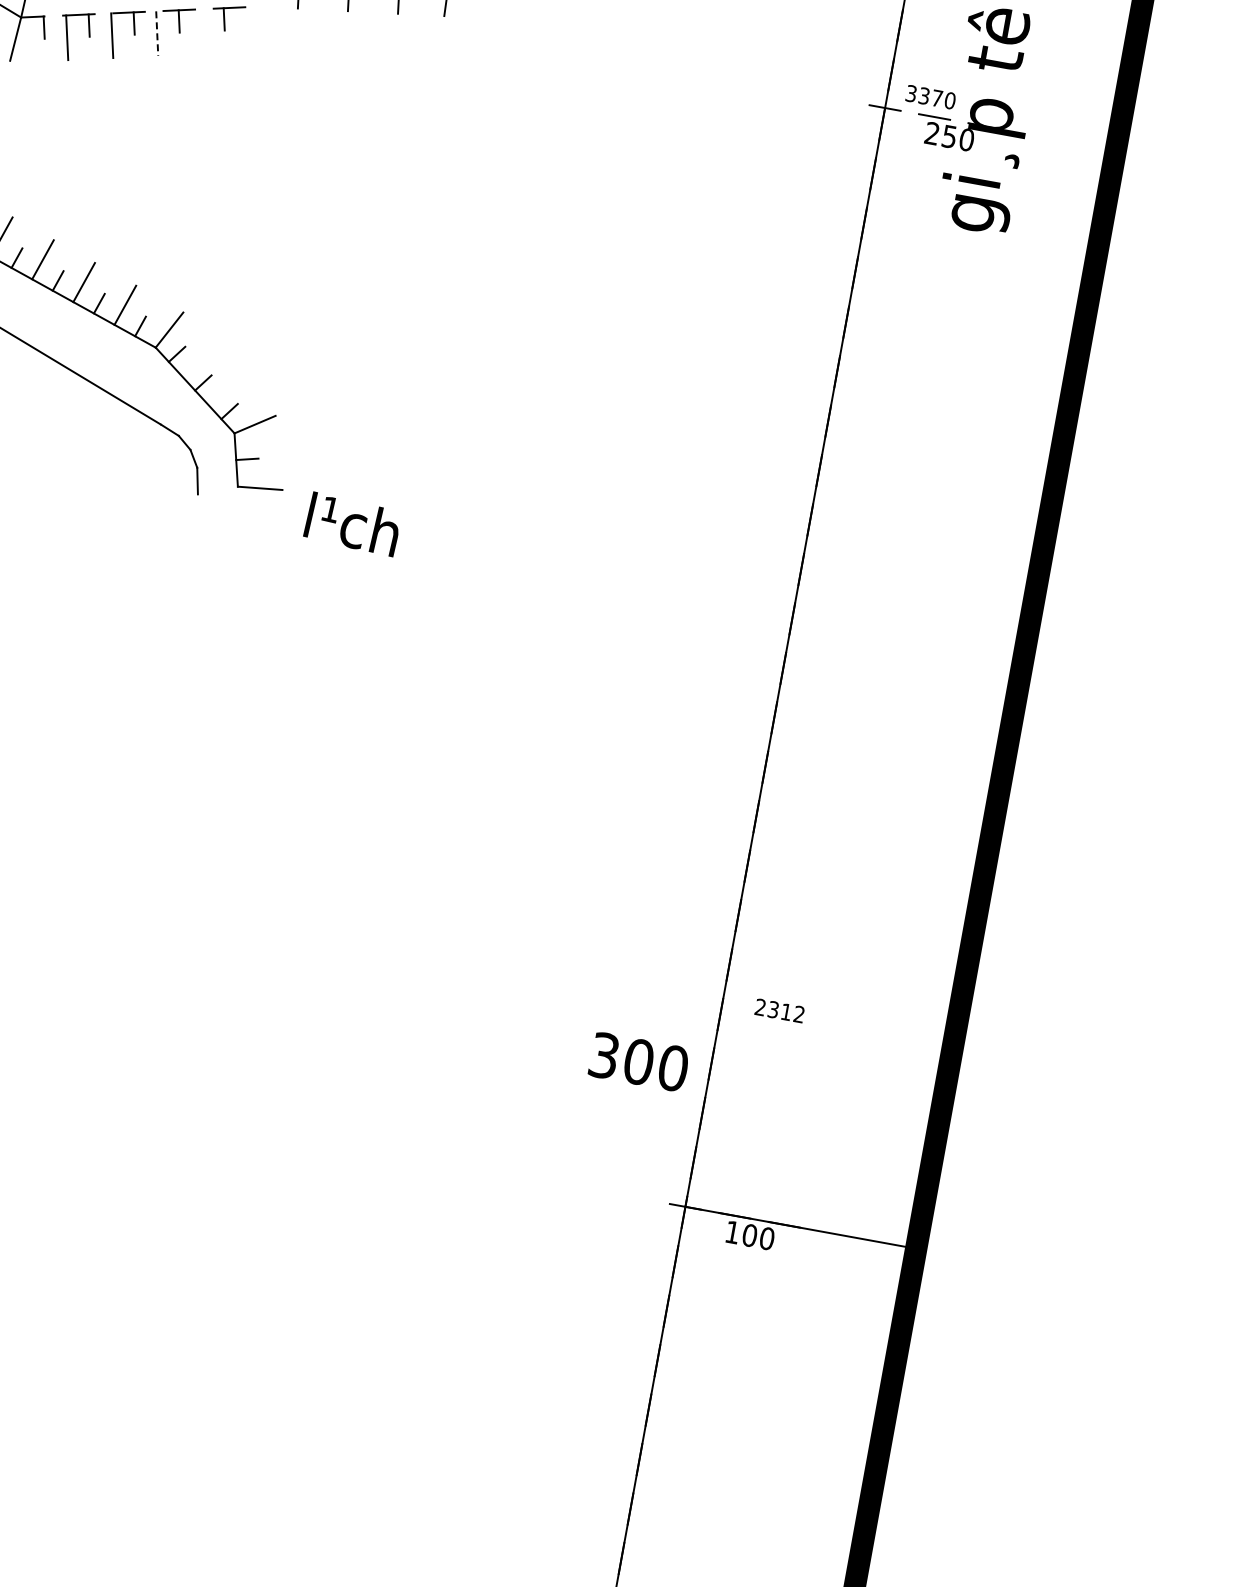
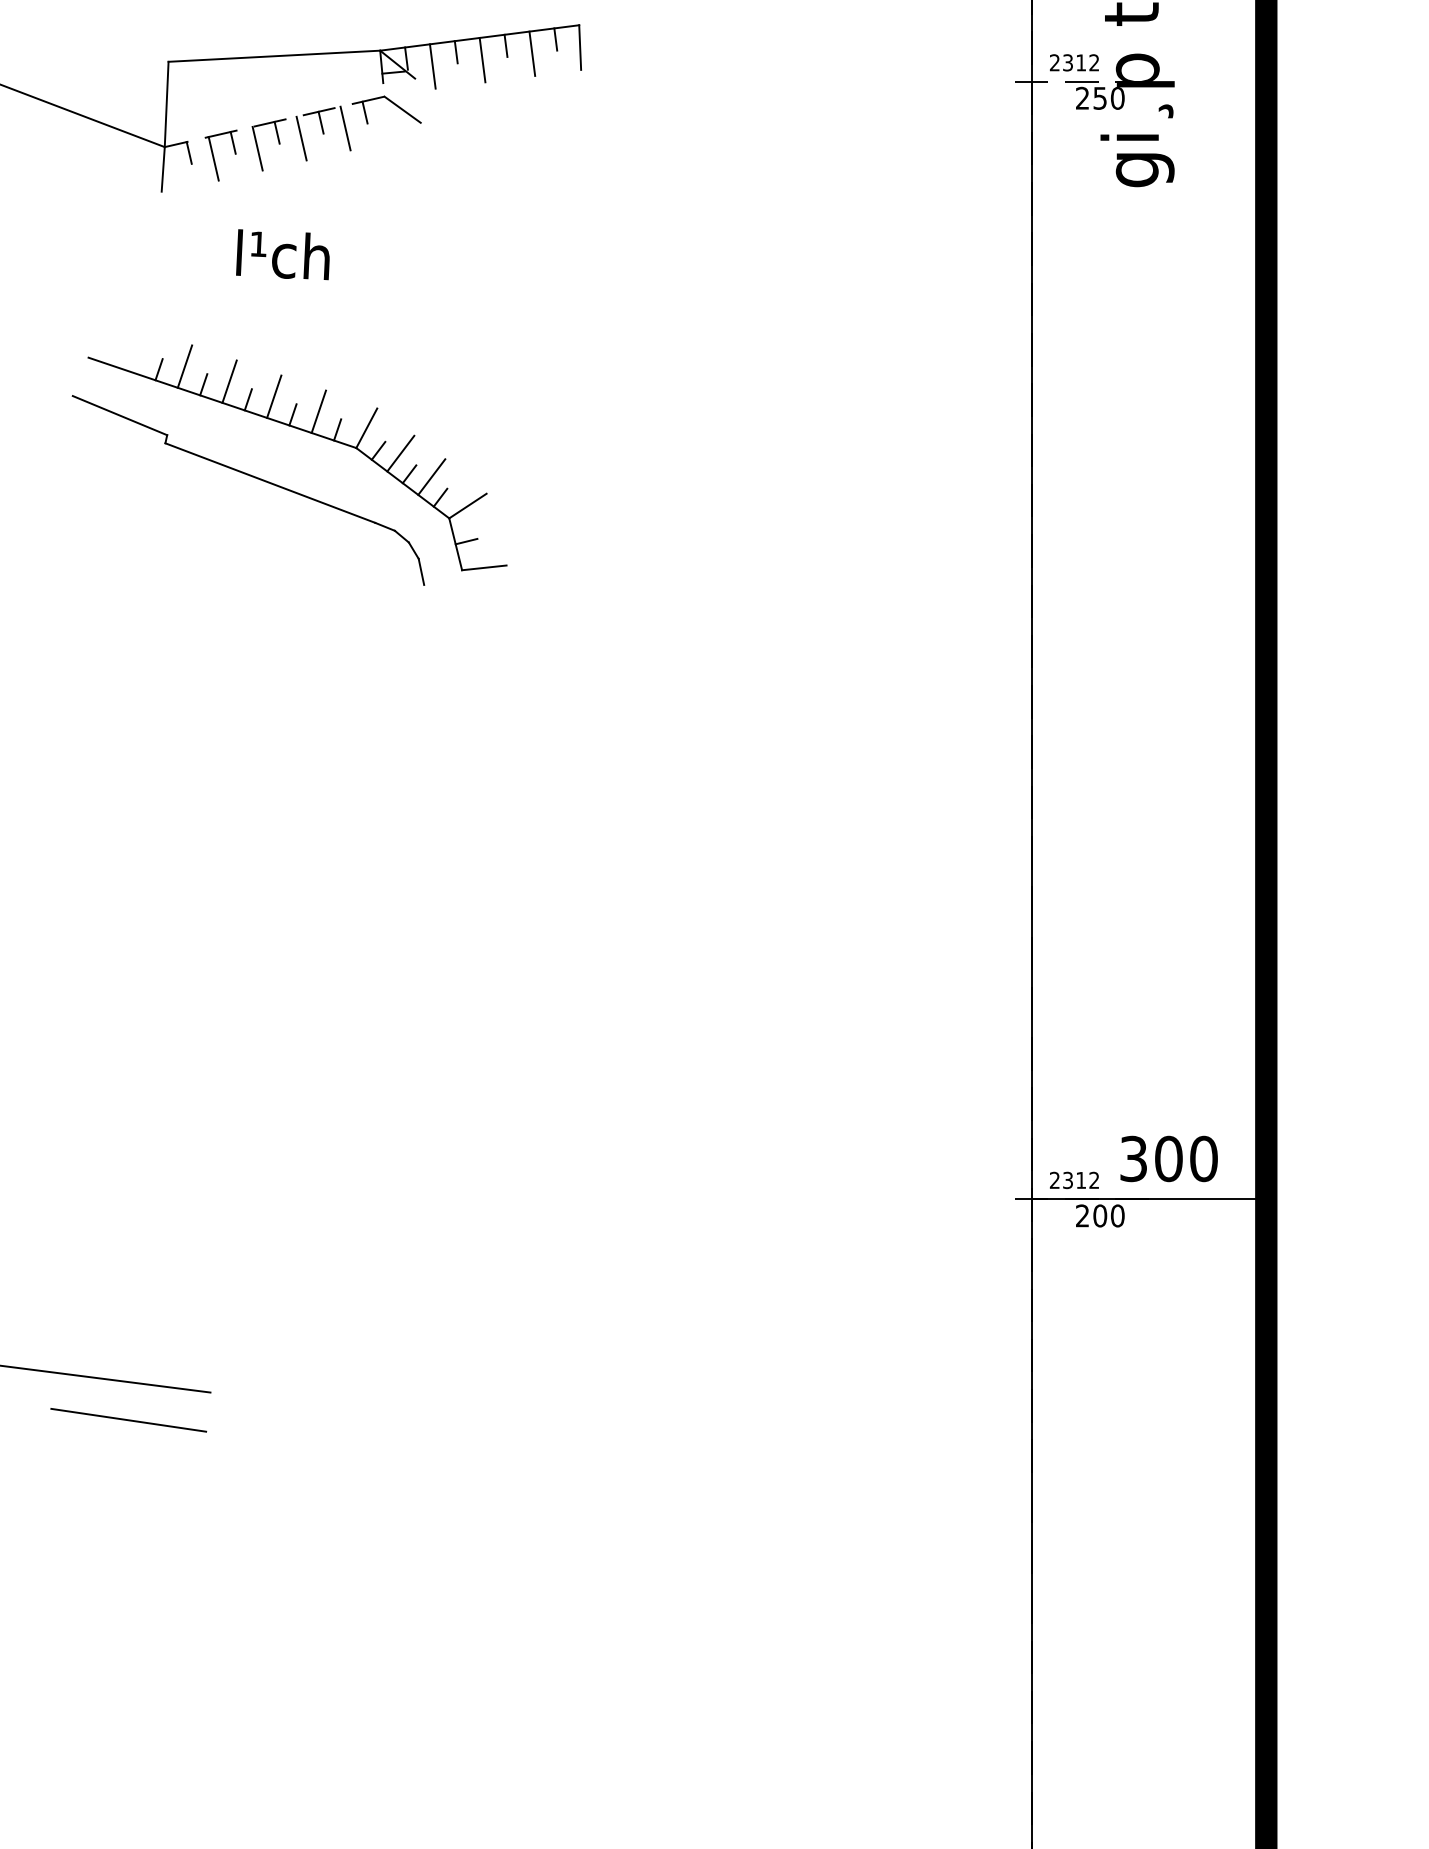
line: (261, 23) -> (402, 109), added
line: (202, 31) -> (345, 128), added
line: (156, 34) -> (301, 139), dashed -> solid
text: (930, 96) -> (1074, 62), 3370 -> 2312
line: (198, 360) -> (400, 453), added
line: (224, 389) -> (431, 476), added
text: (352, 524) -> (282, 254), moved
text: (779, 1011) -> (1074, 1180), moved
text: (638, 1061) -> (1168, 1158), moved
text: (732, 1231) -> (1082, 1215), 100 -> 200

